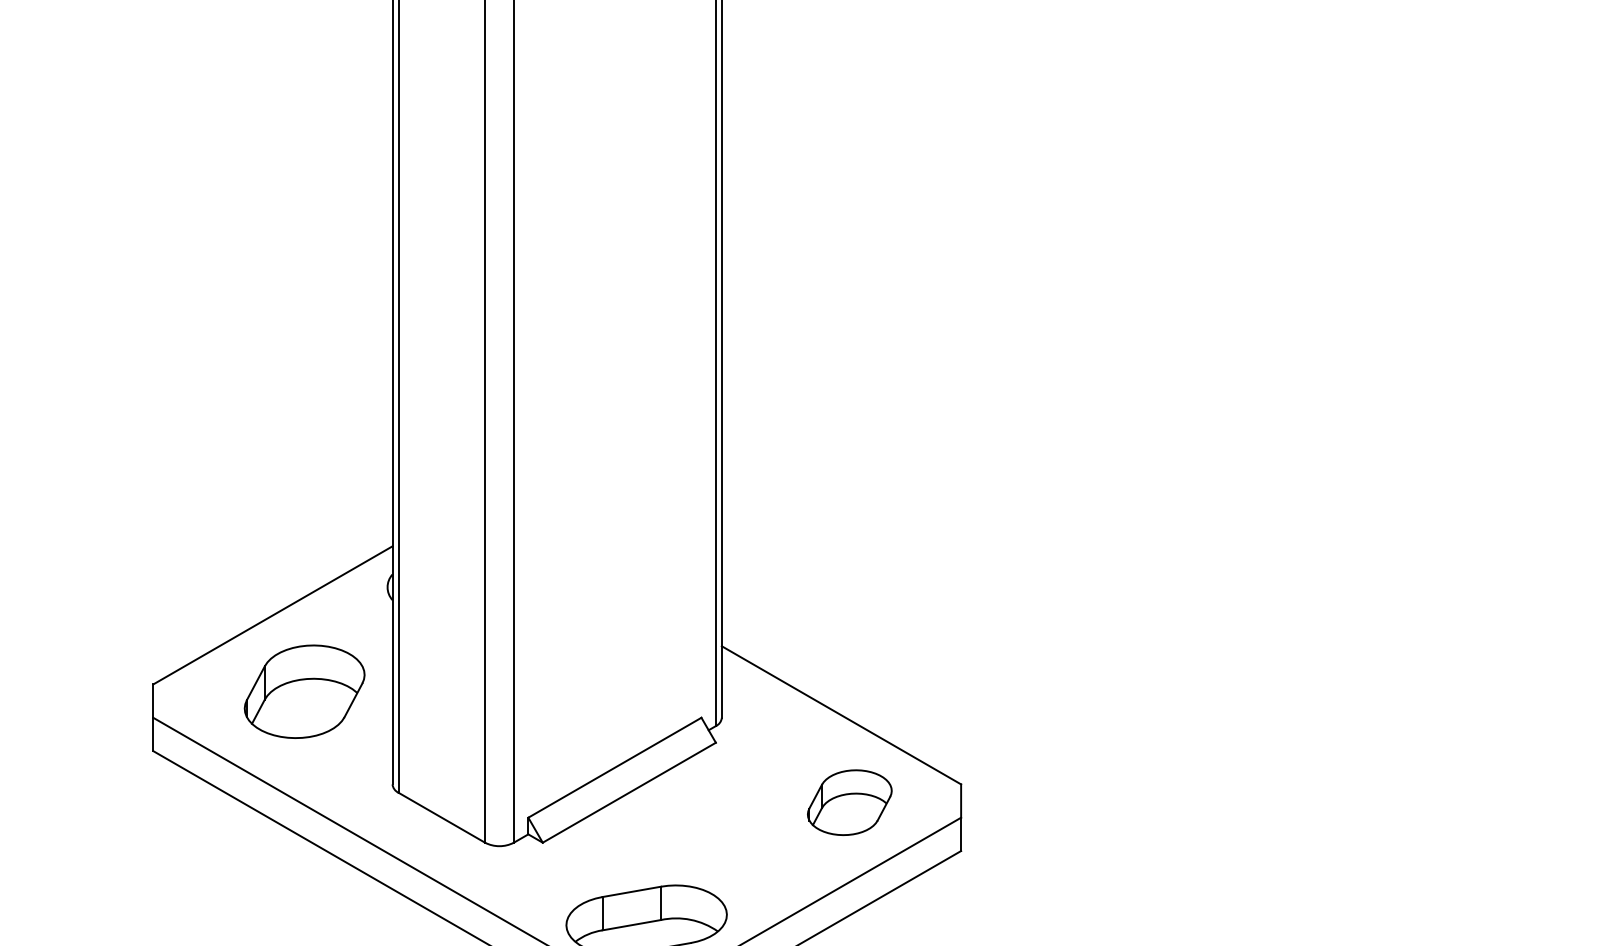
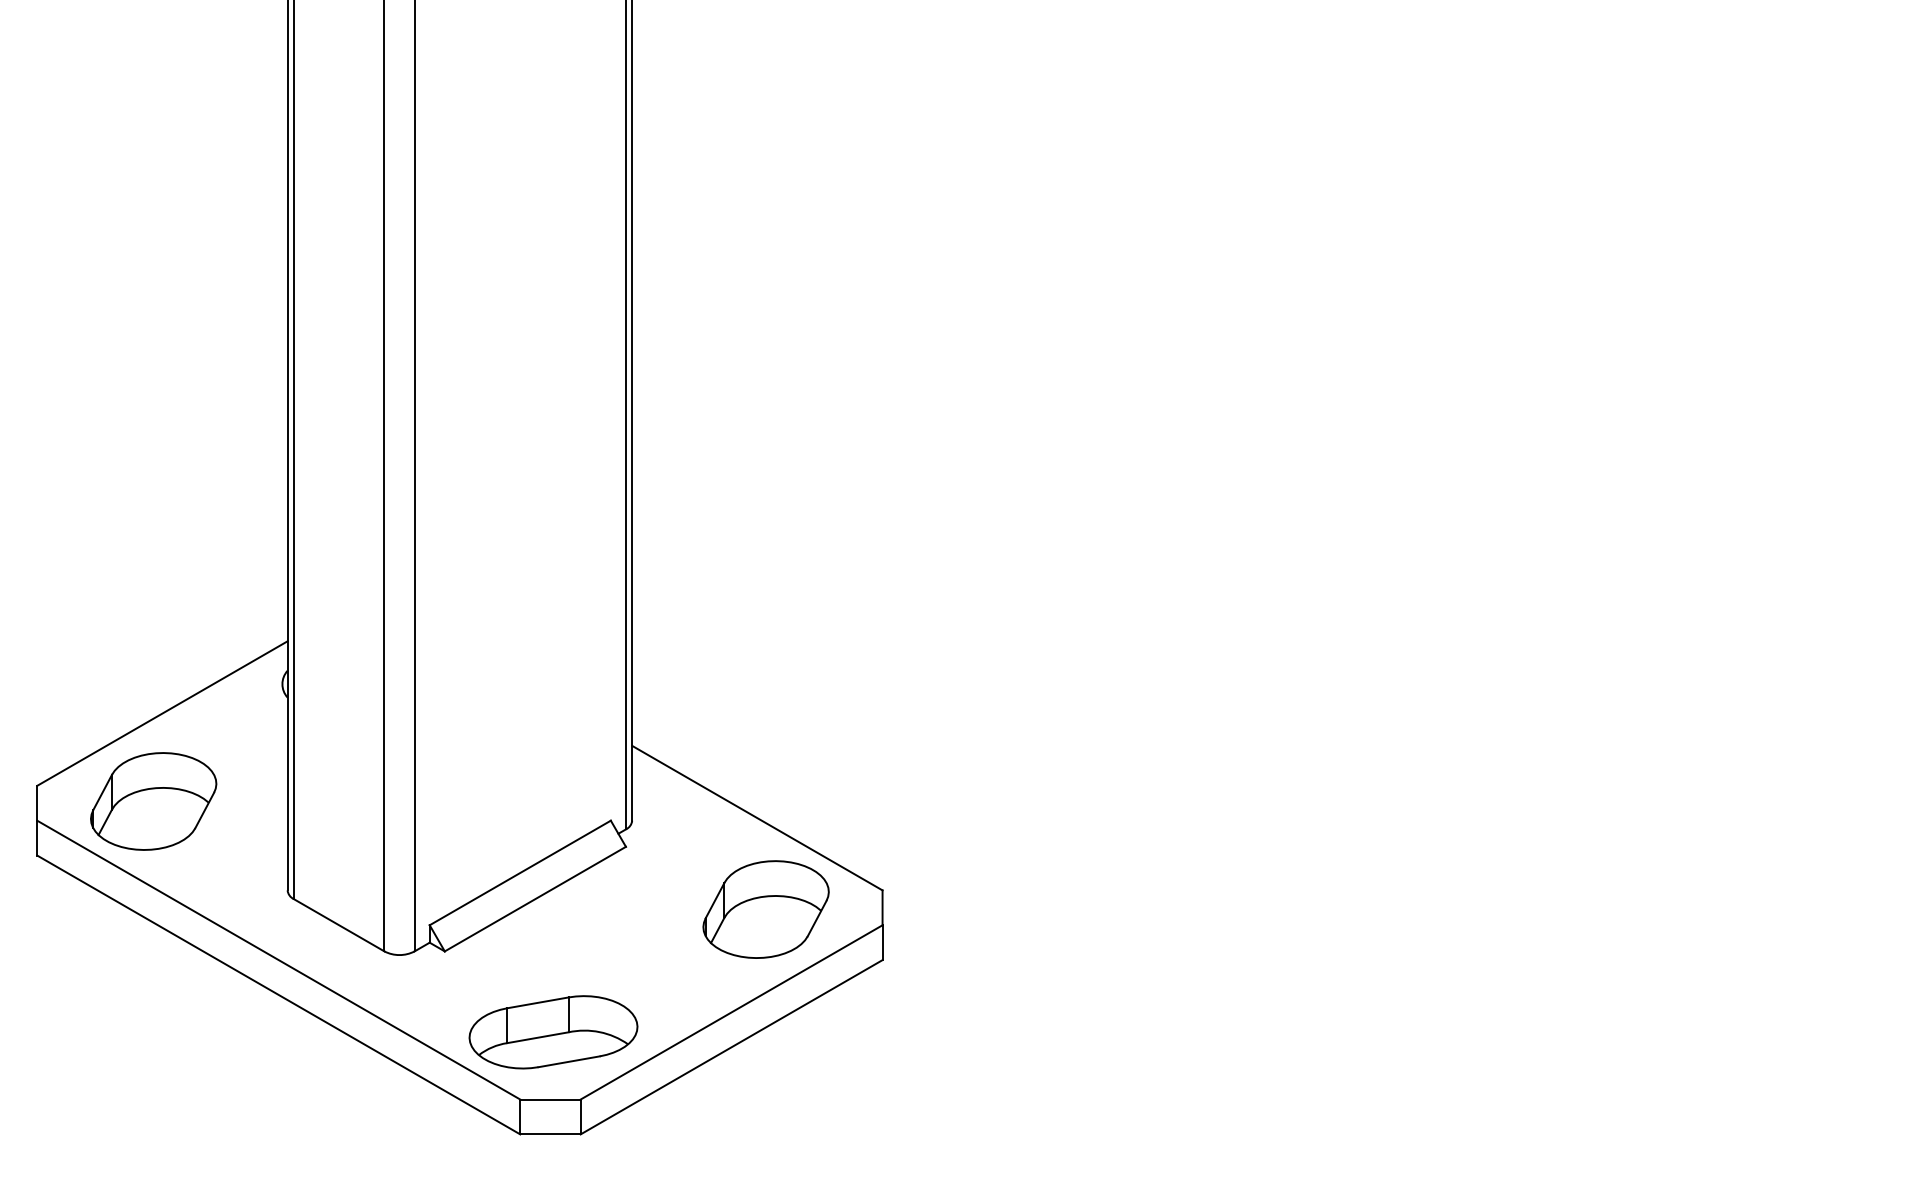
part: (304, 691) -> (153, 801), moved
part: (849, 802) -> (765, 909), size x1.43

